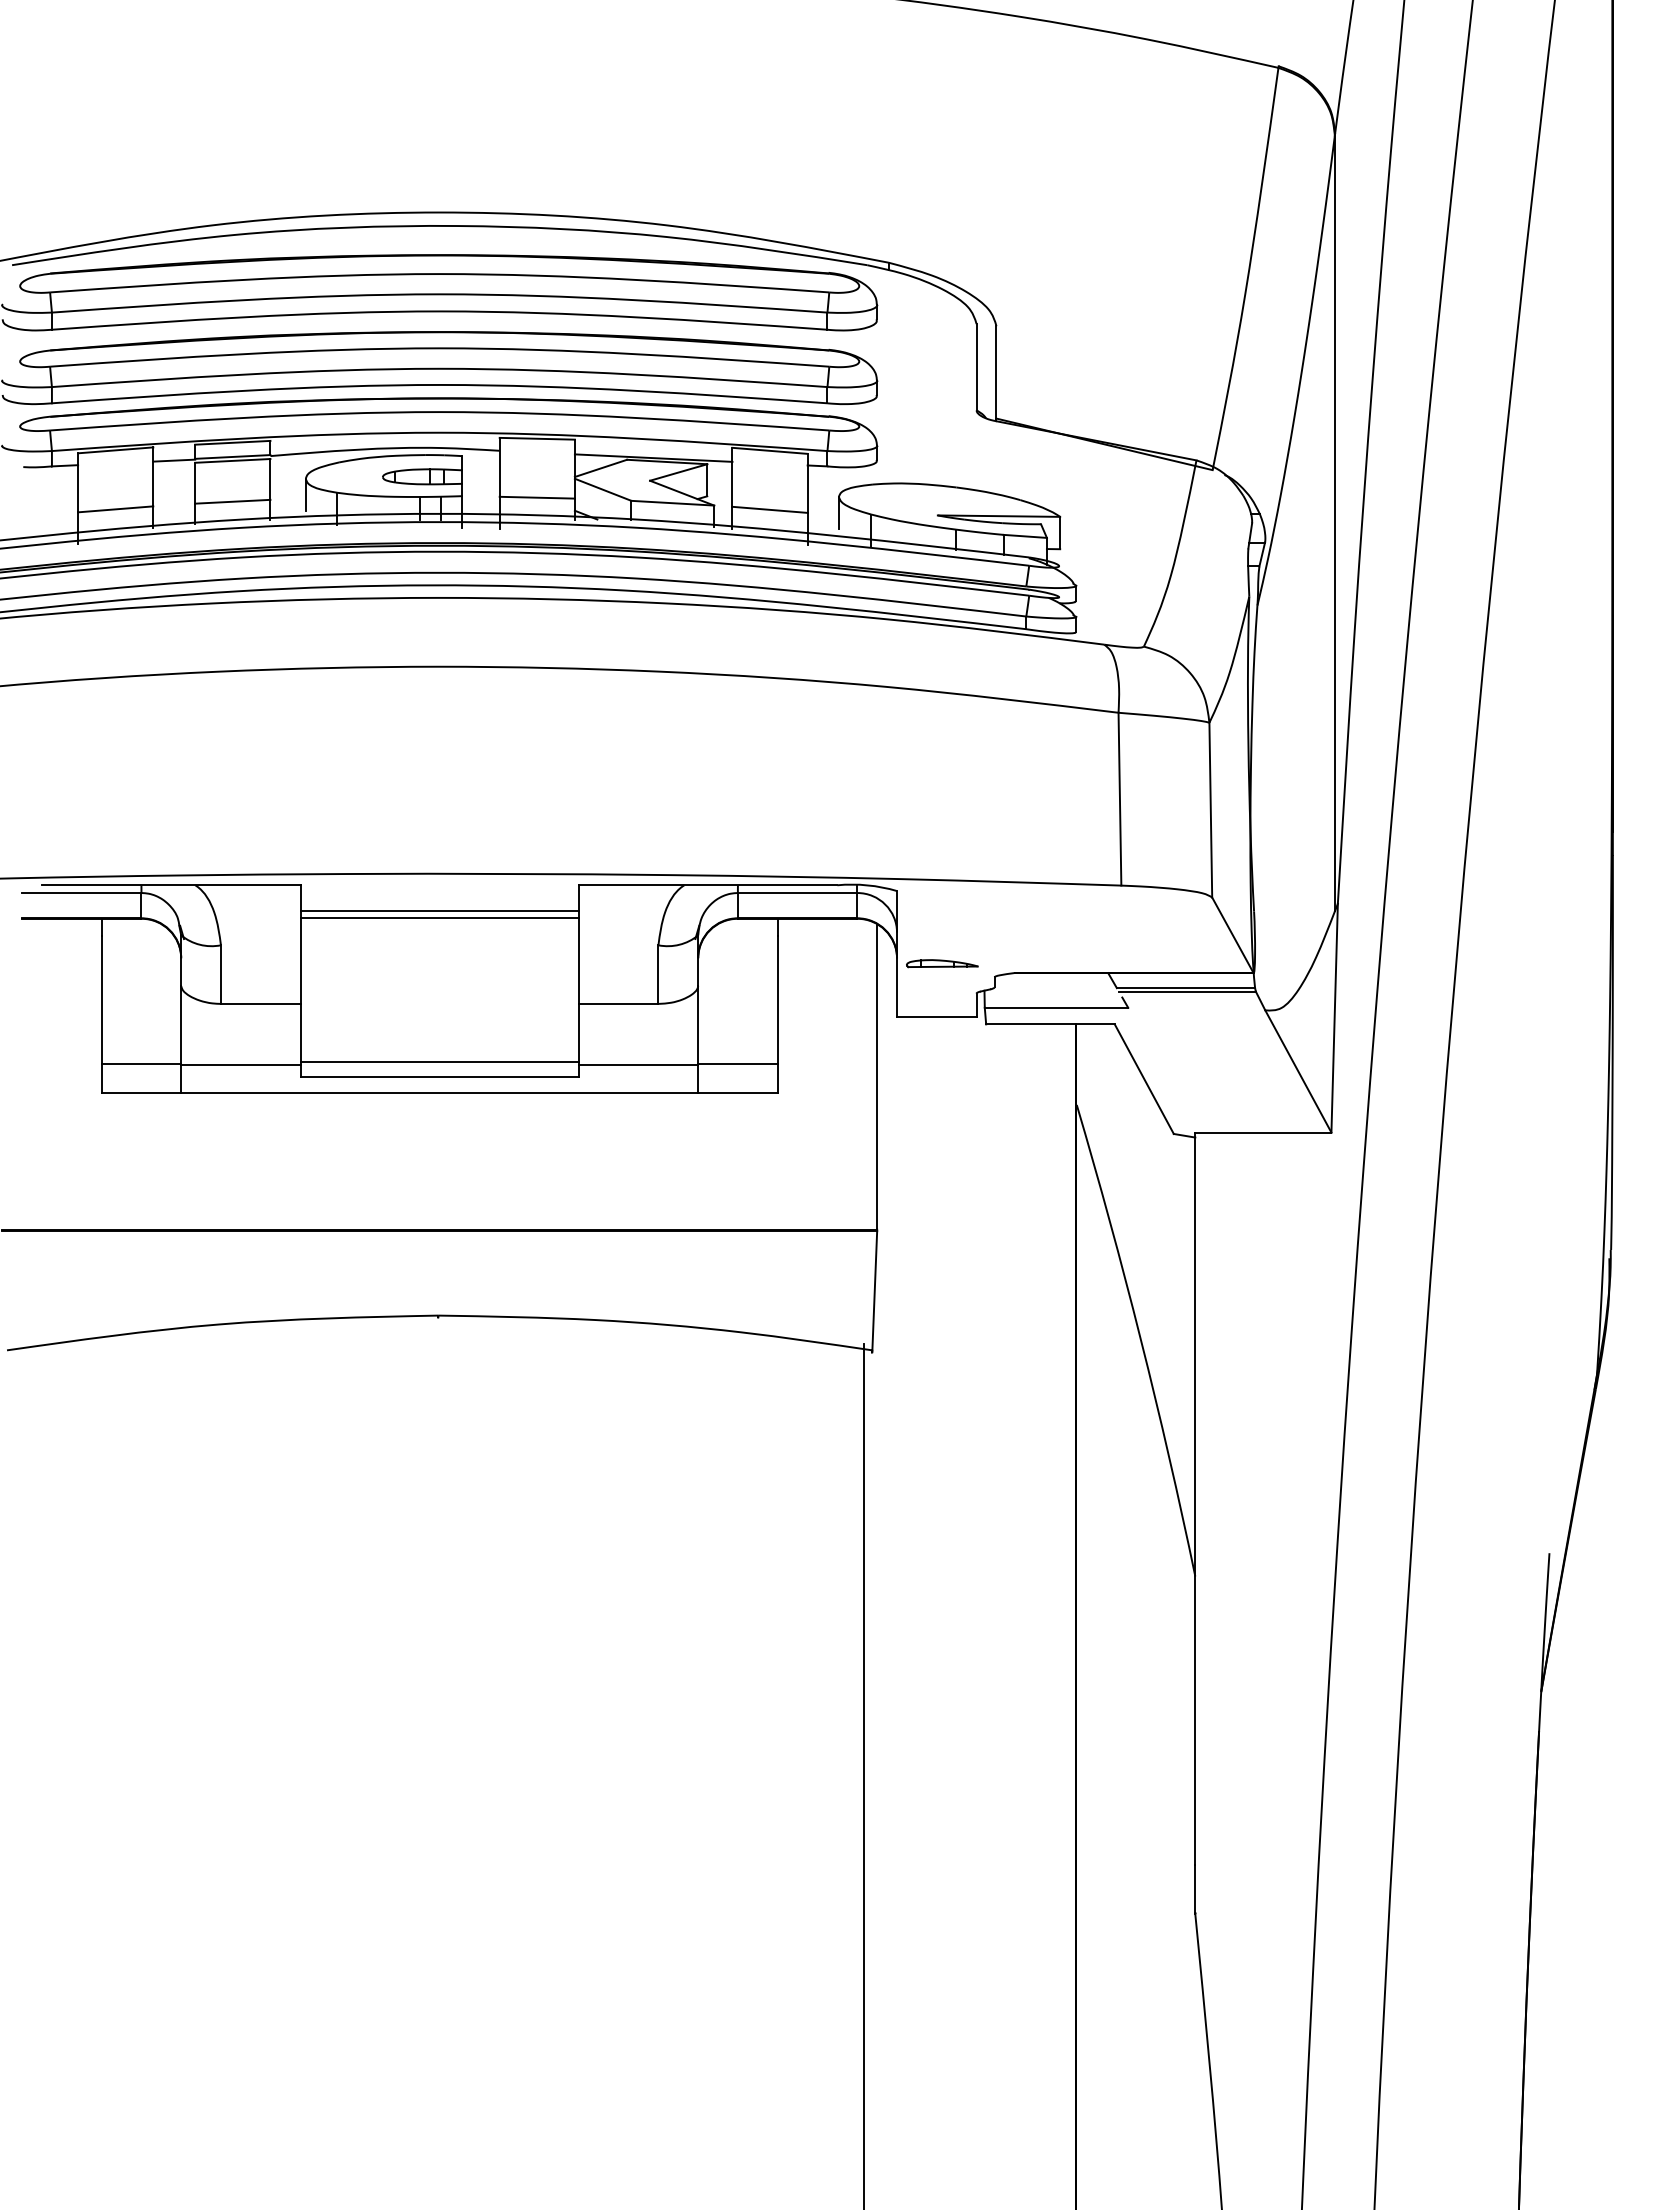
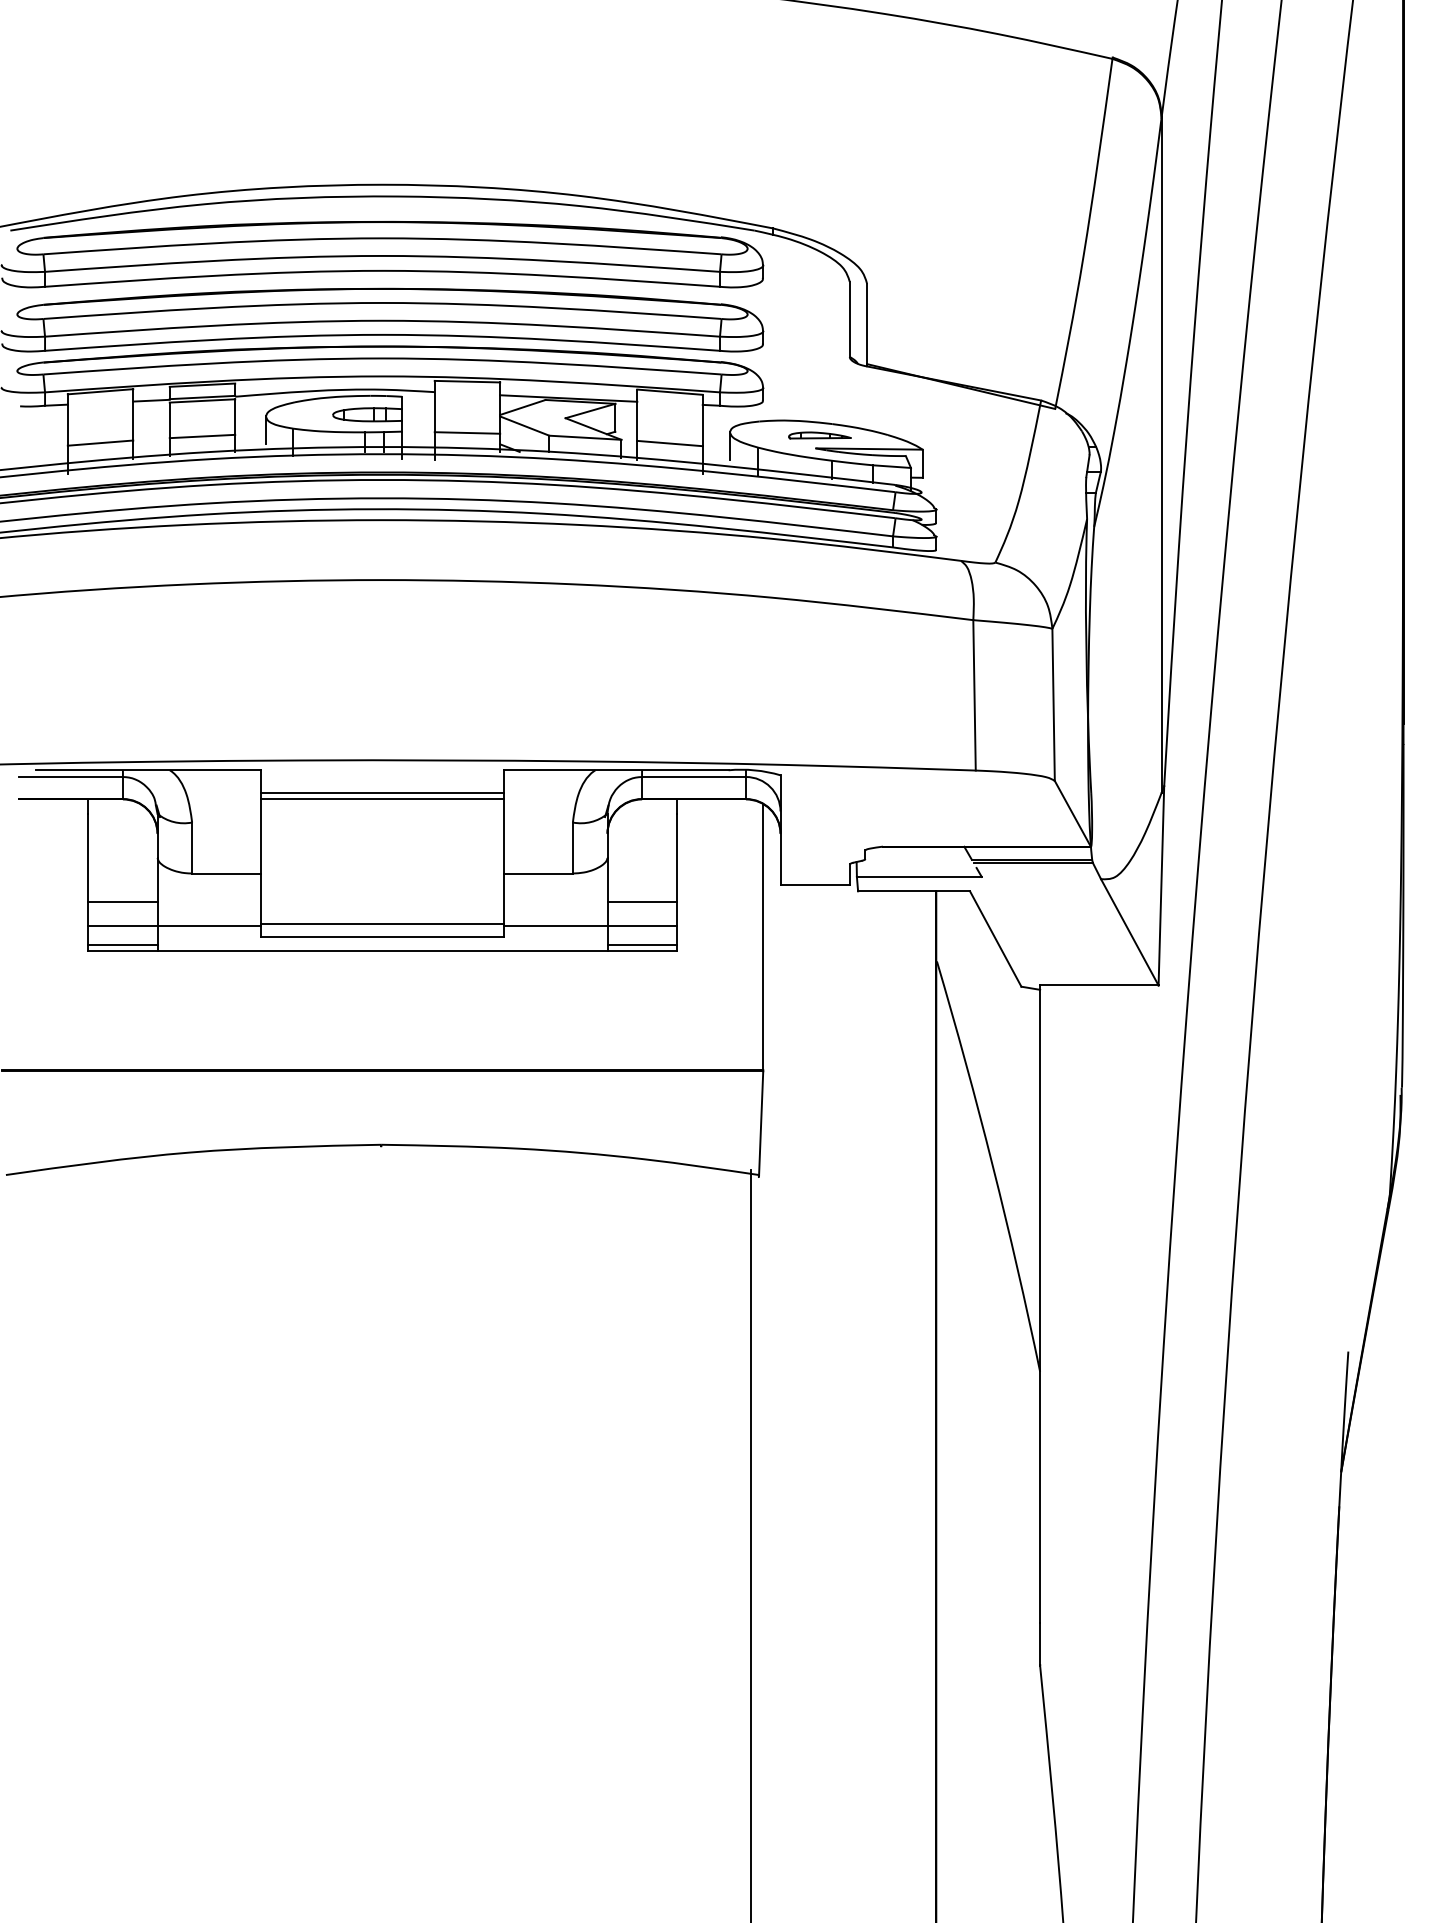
part: (942, 963) -> (820, 435), moved
line: (141, 1036) -> (122, 901), added
line: (737, 1036) -> (641, 901), added
line: (141, 1086) -> (122, 945), added
line: (737, 1086) -> (641, 945), added

